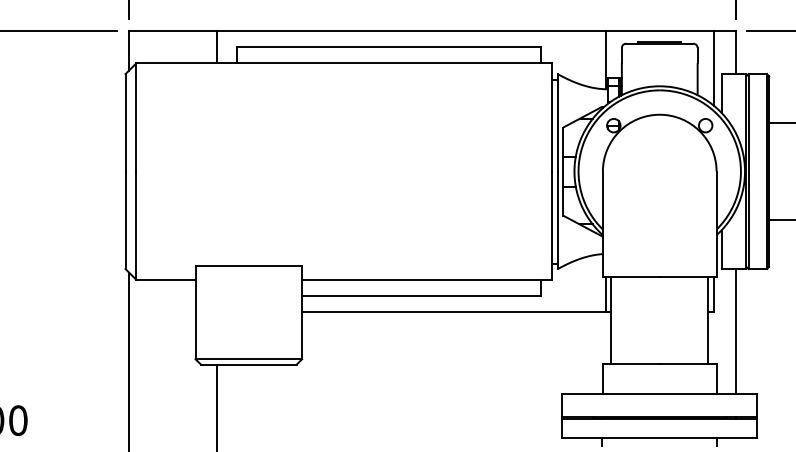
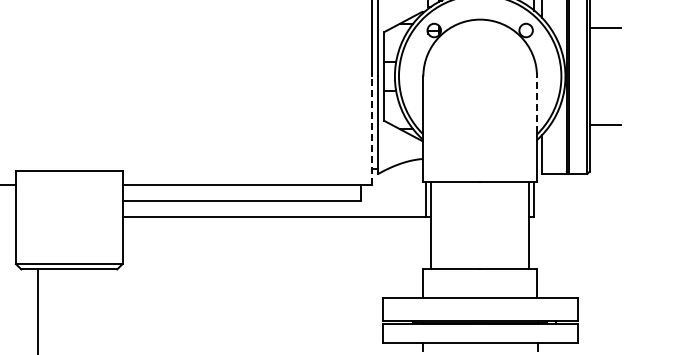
line: (716, 199) -> (536, 104), solid -> dashed
line: (551, 225) -> (371, 130), solid -> dashed
line: (735, 331) -> (555, 236), removed

